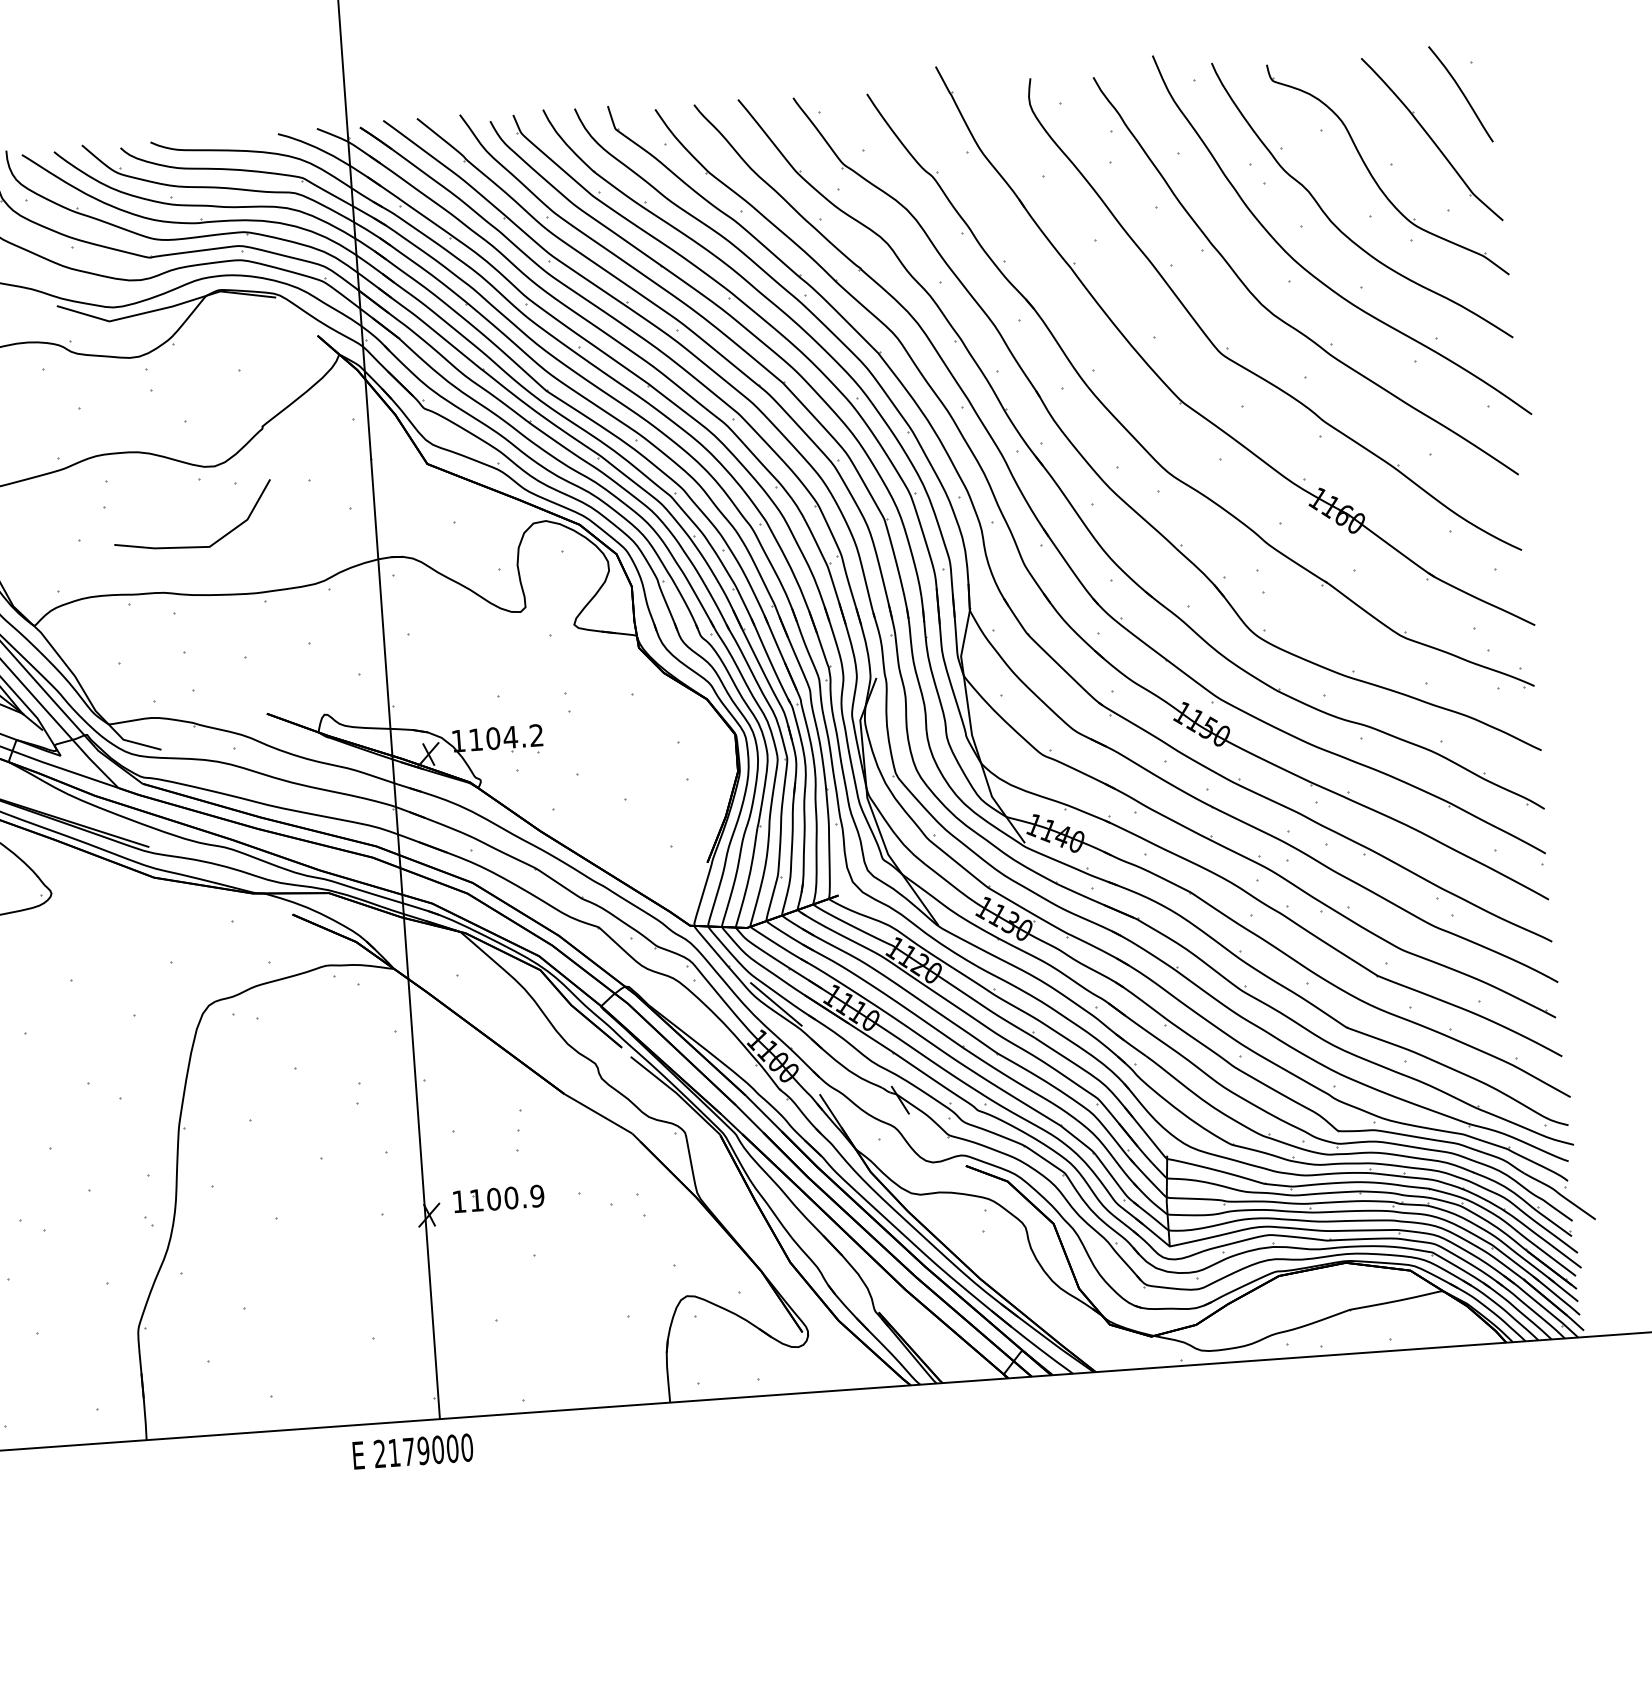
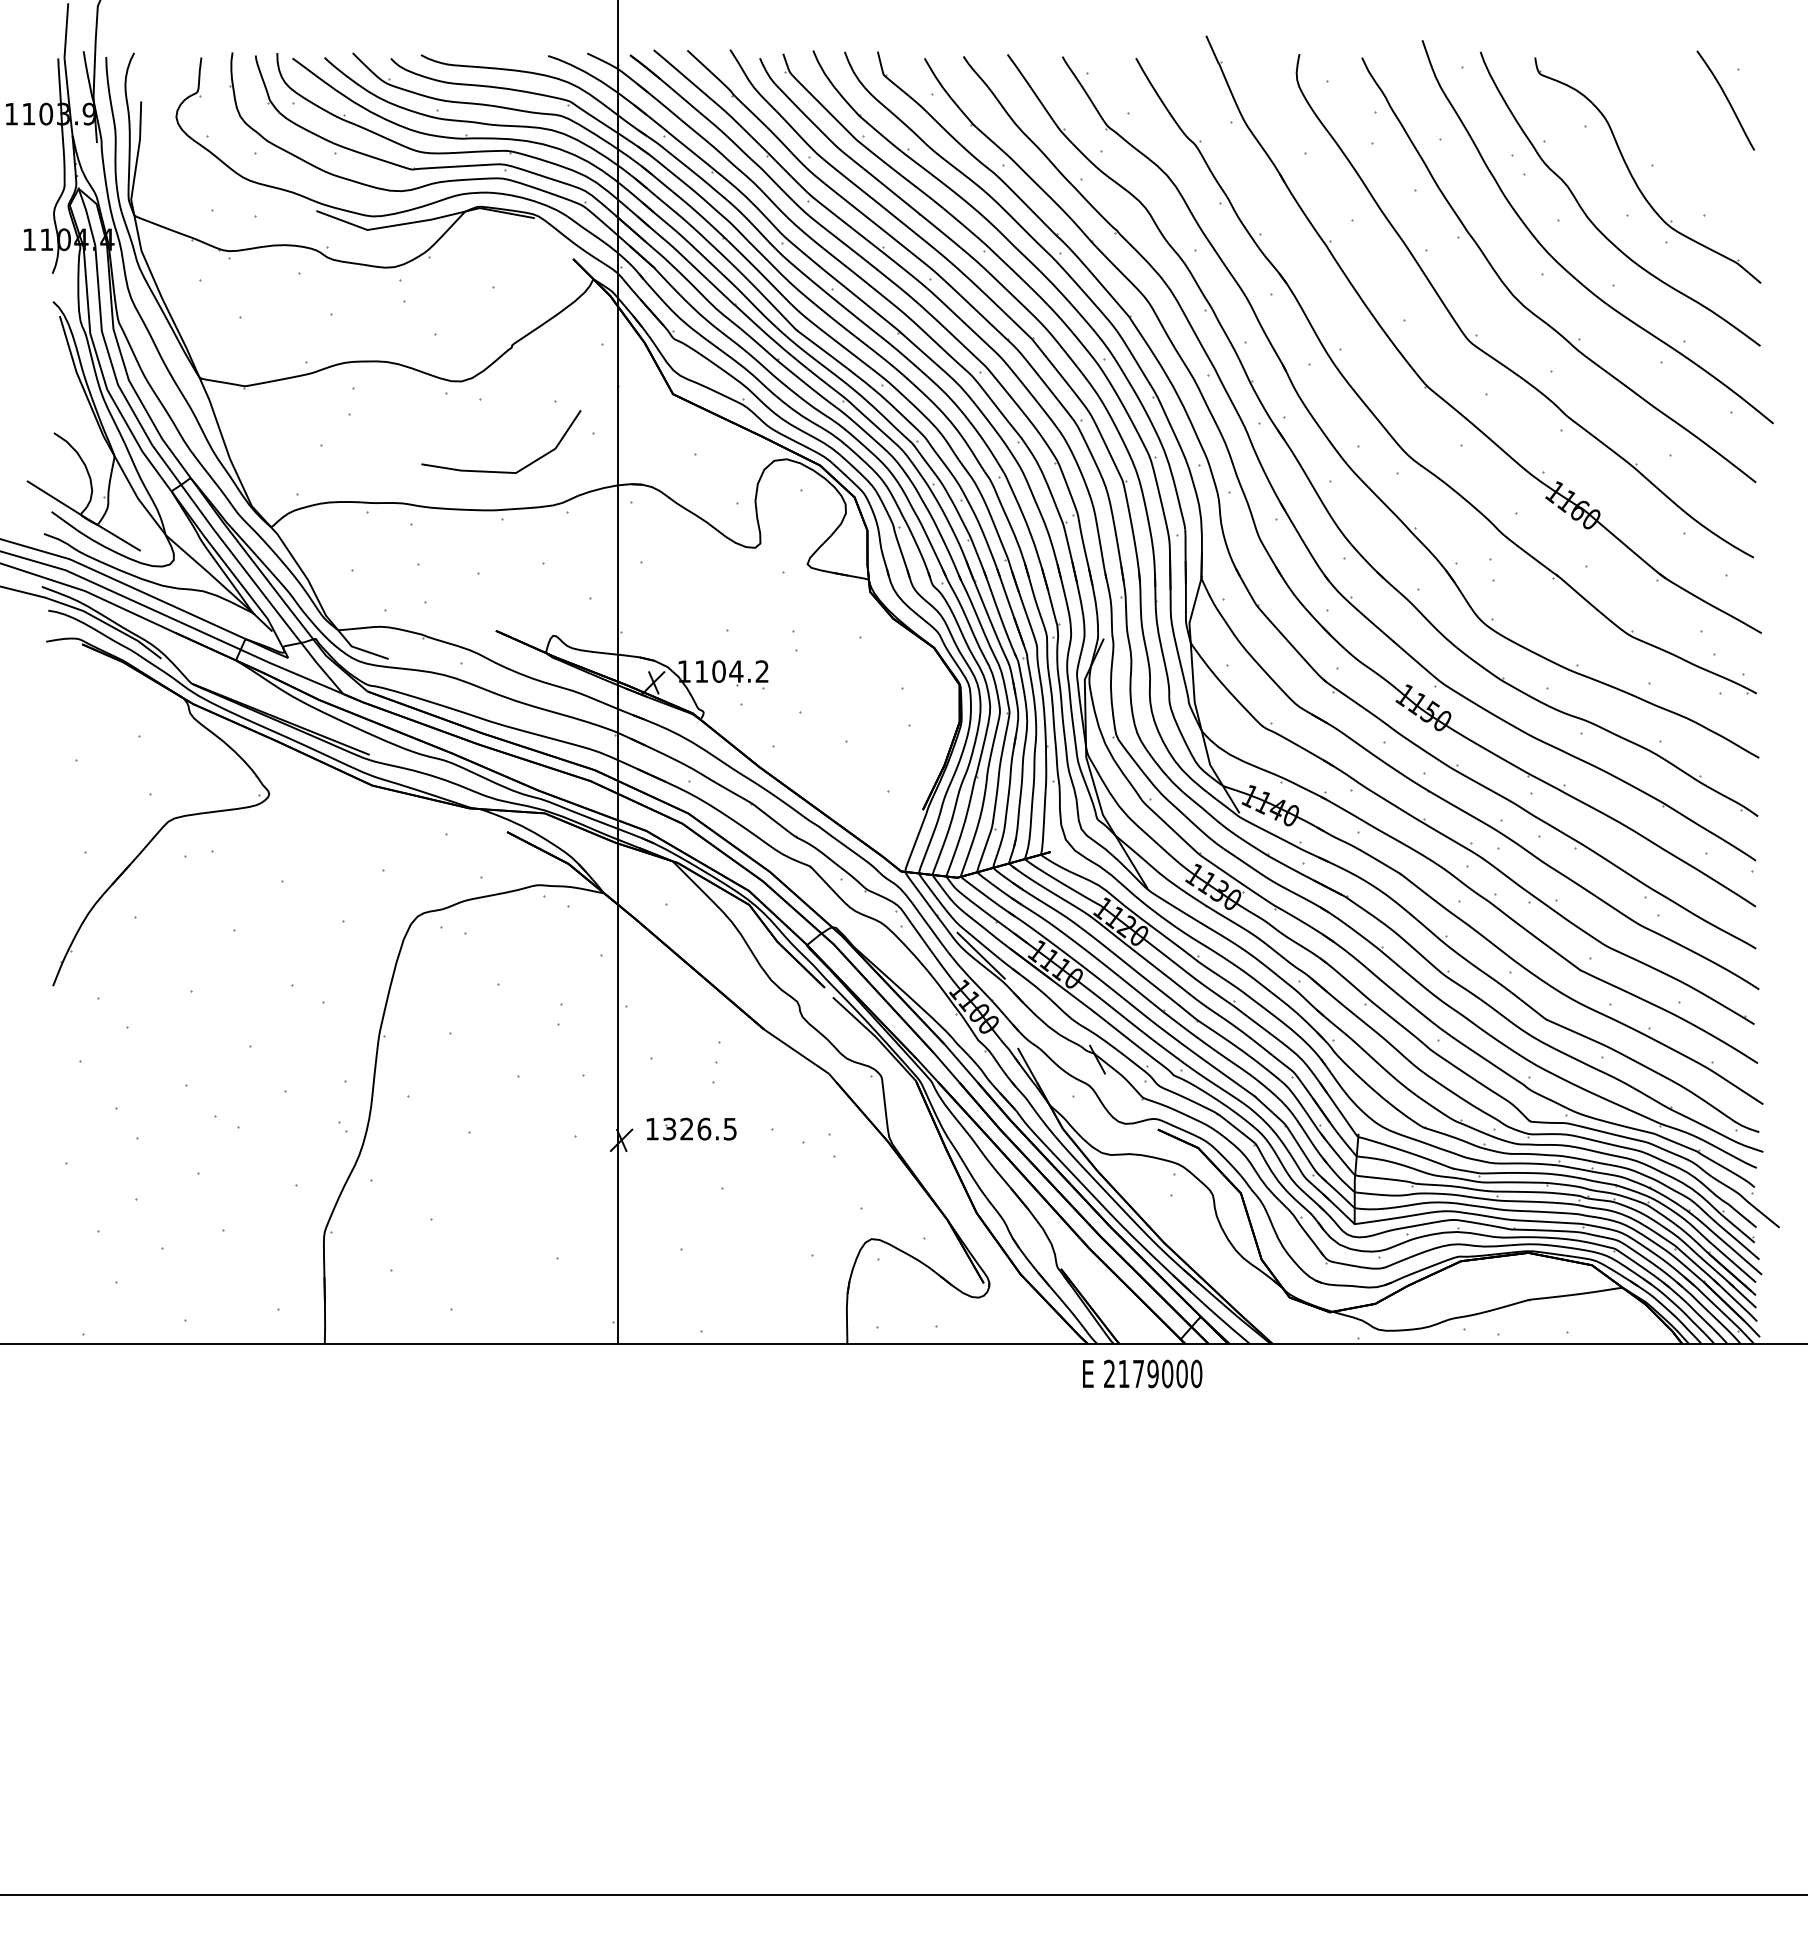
part: (1432, 139) -> (1694, 143), removed
line: (195, 546) -> (501, 471), moved
text: (507, 1197) -> (700, 1128), 1100.9 -> 1326.5
text: (412, 1451) -> (1142, 1373), moved

